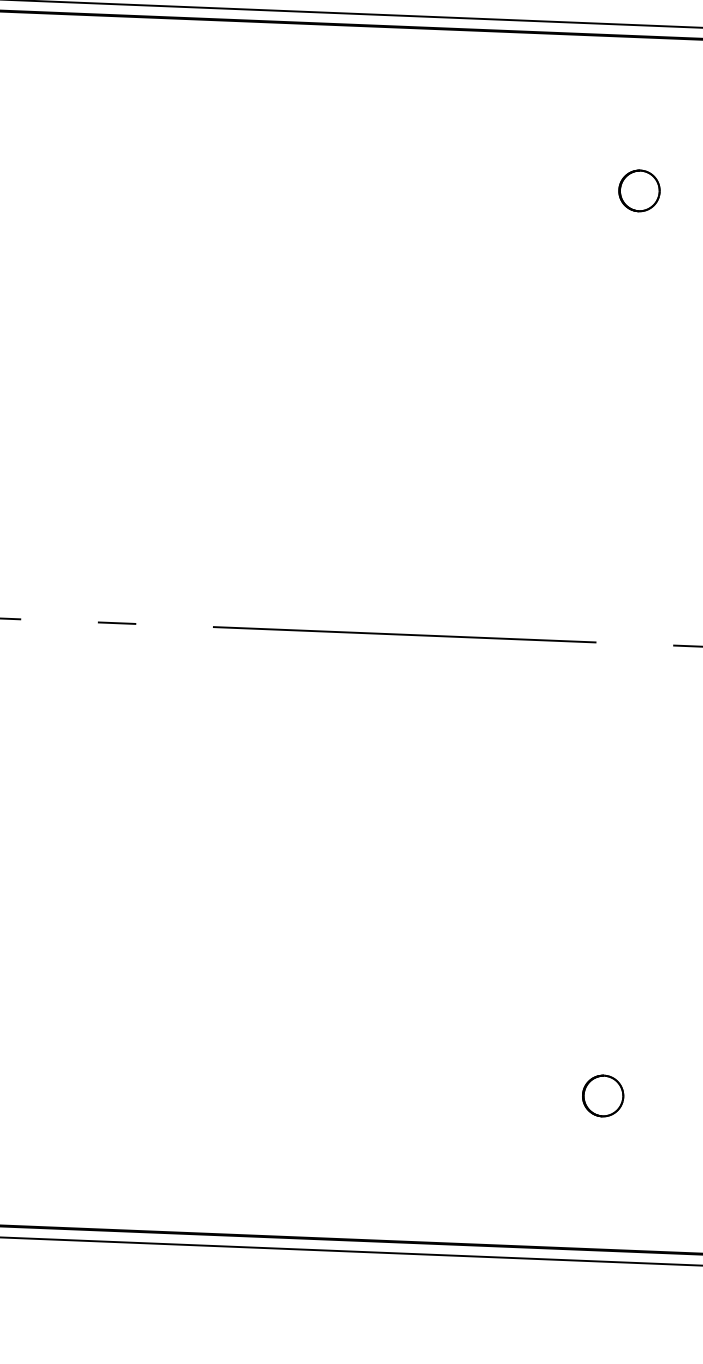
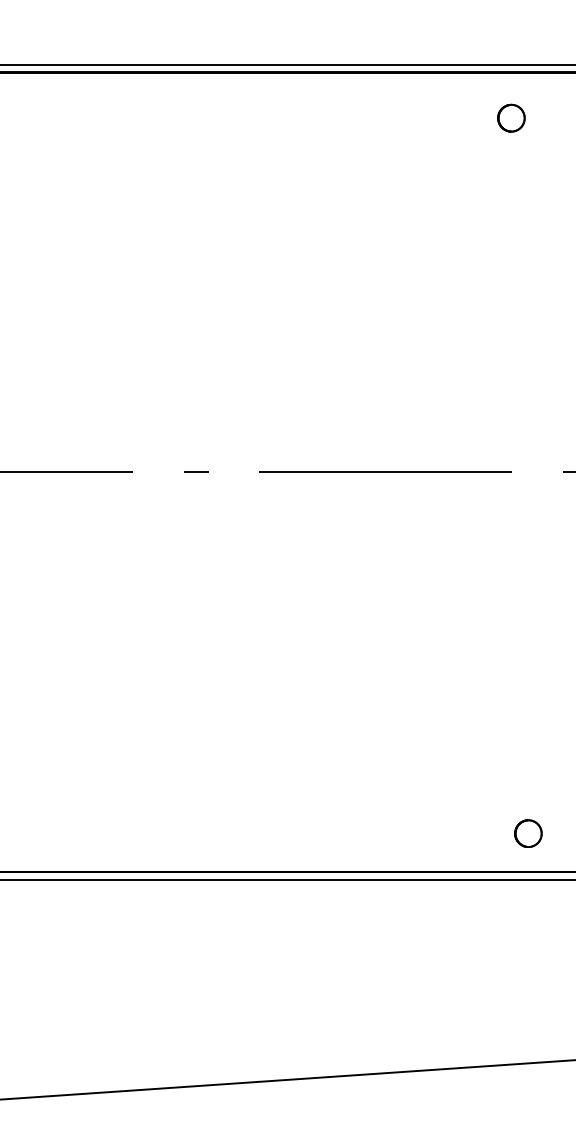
part: (639, 189) -> (511, 117), moved
part: (603, 1095) -> (528, 833), moved

